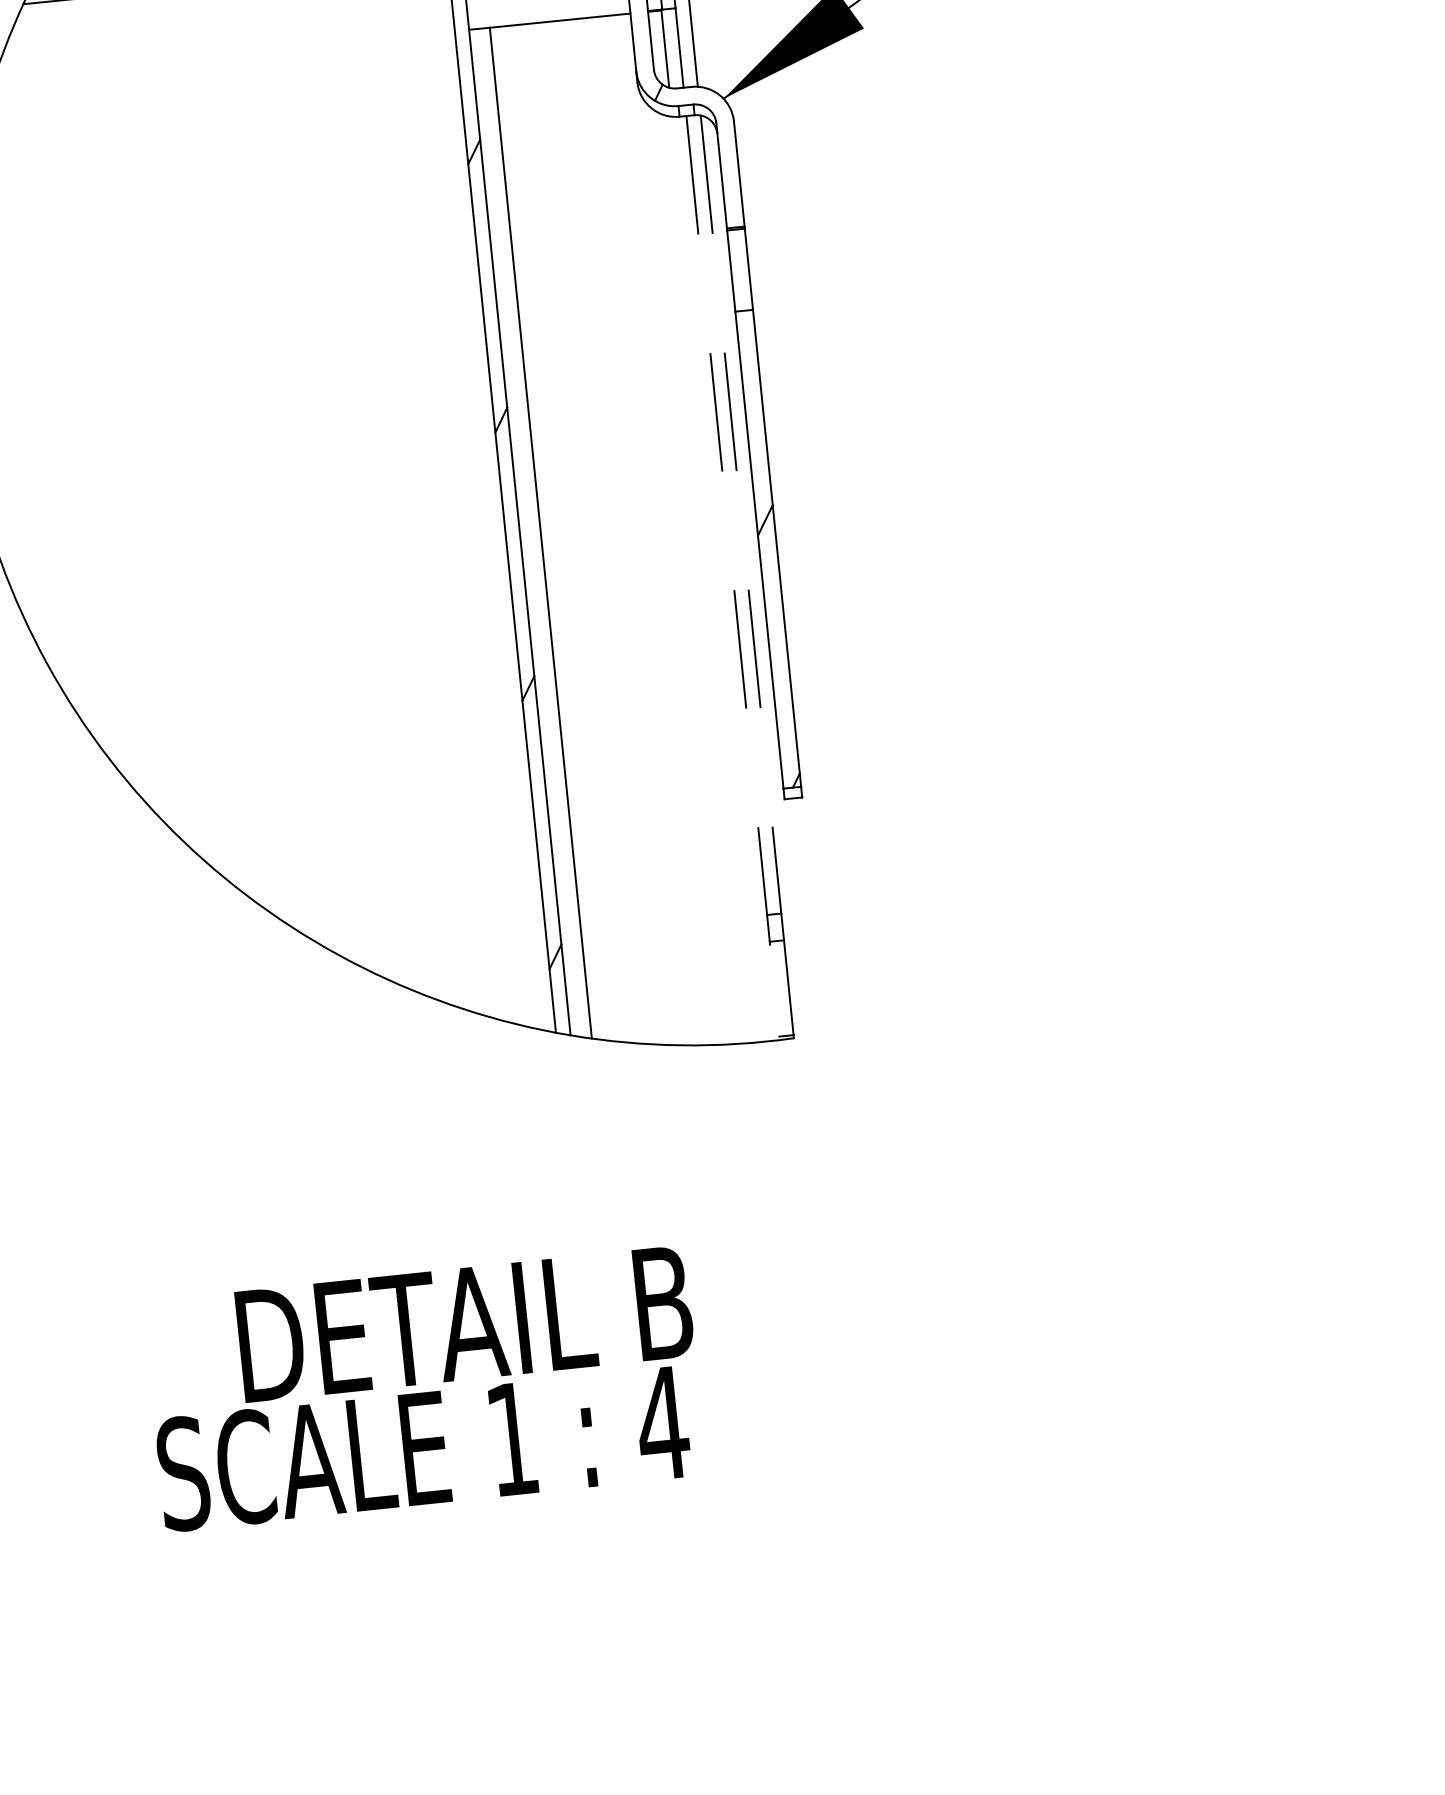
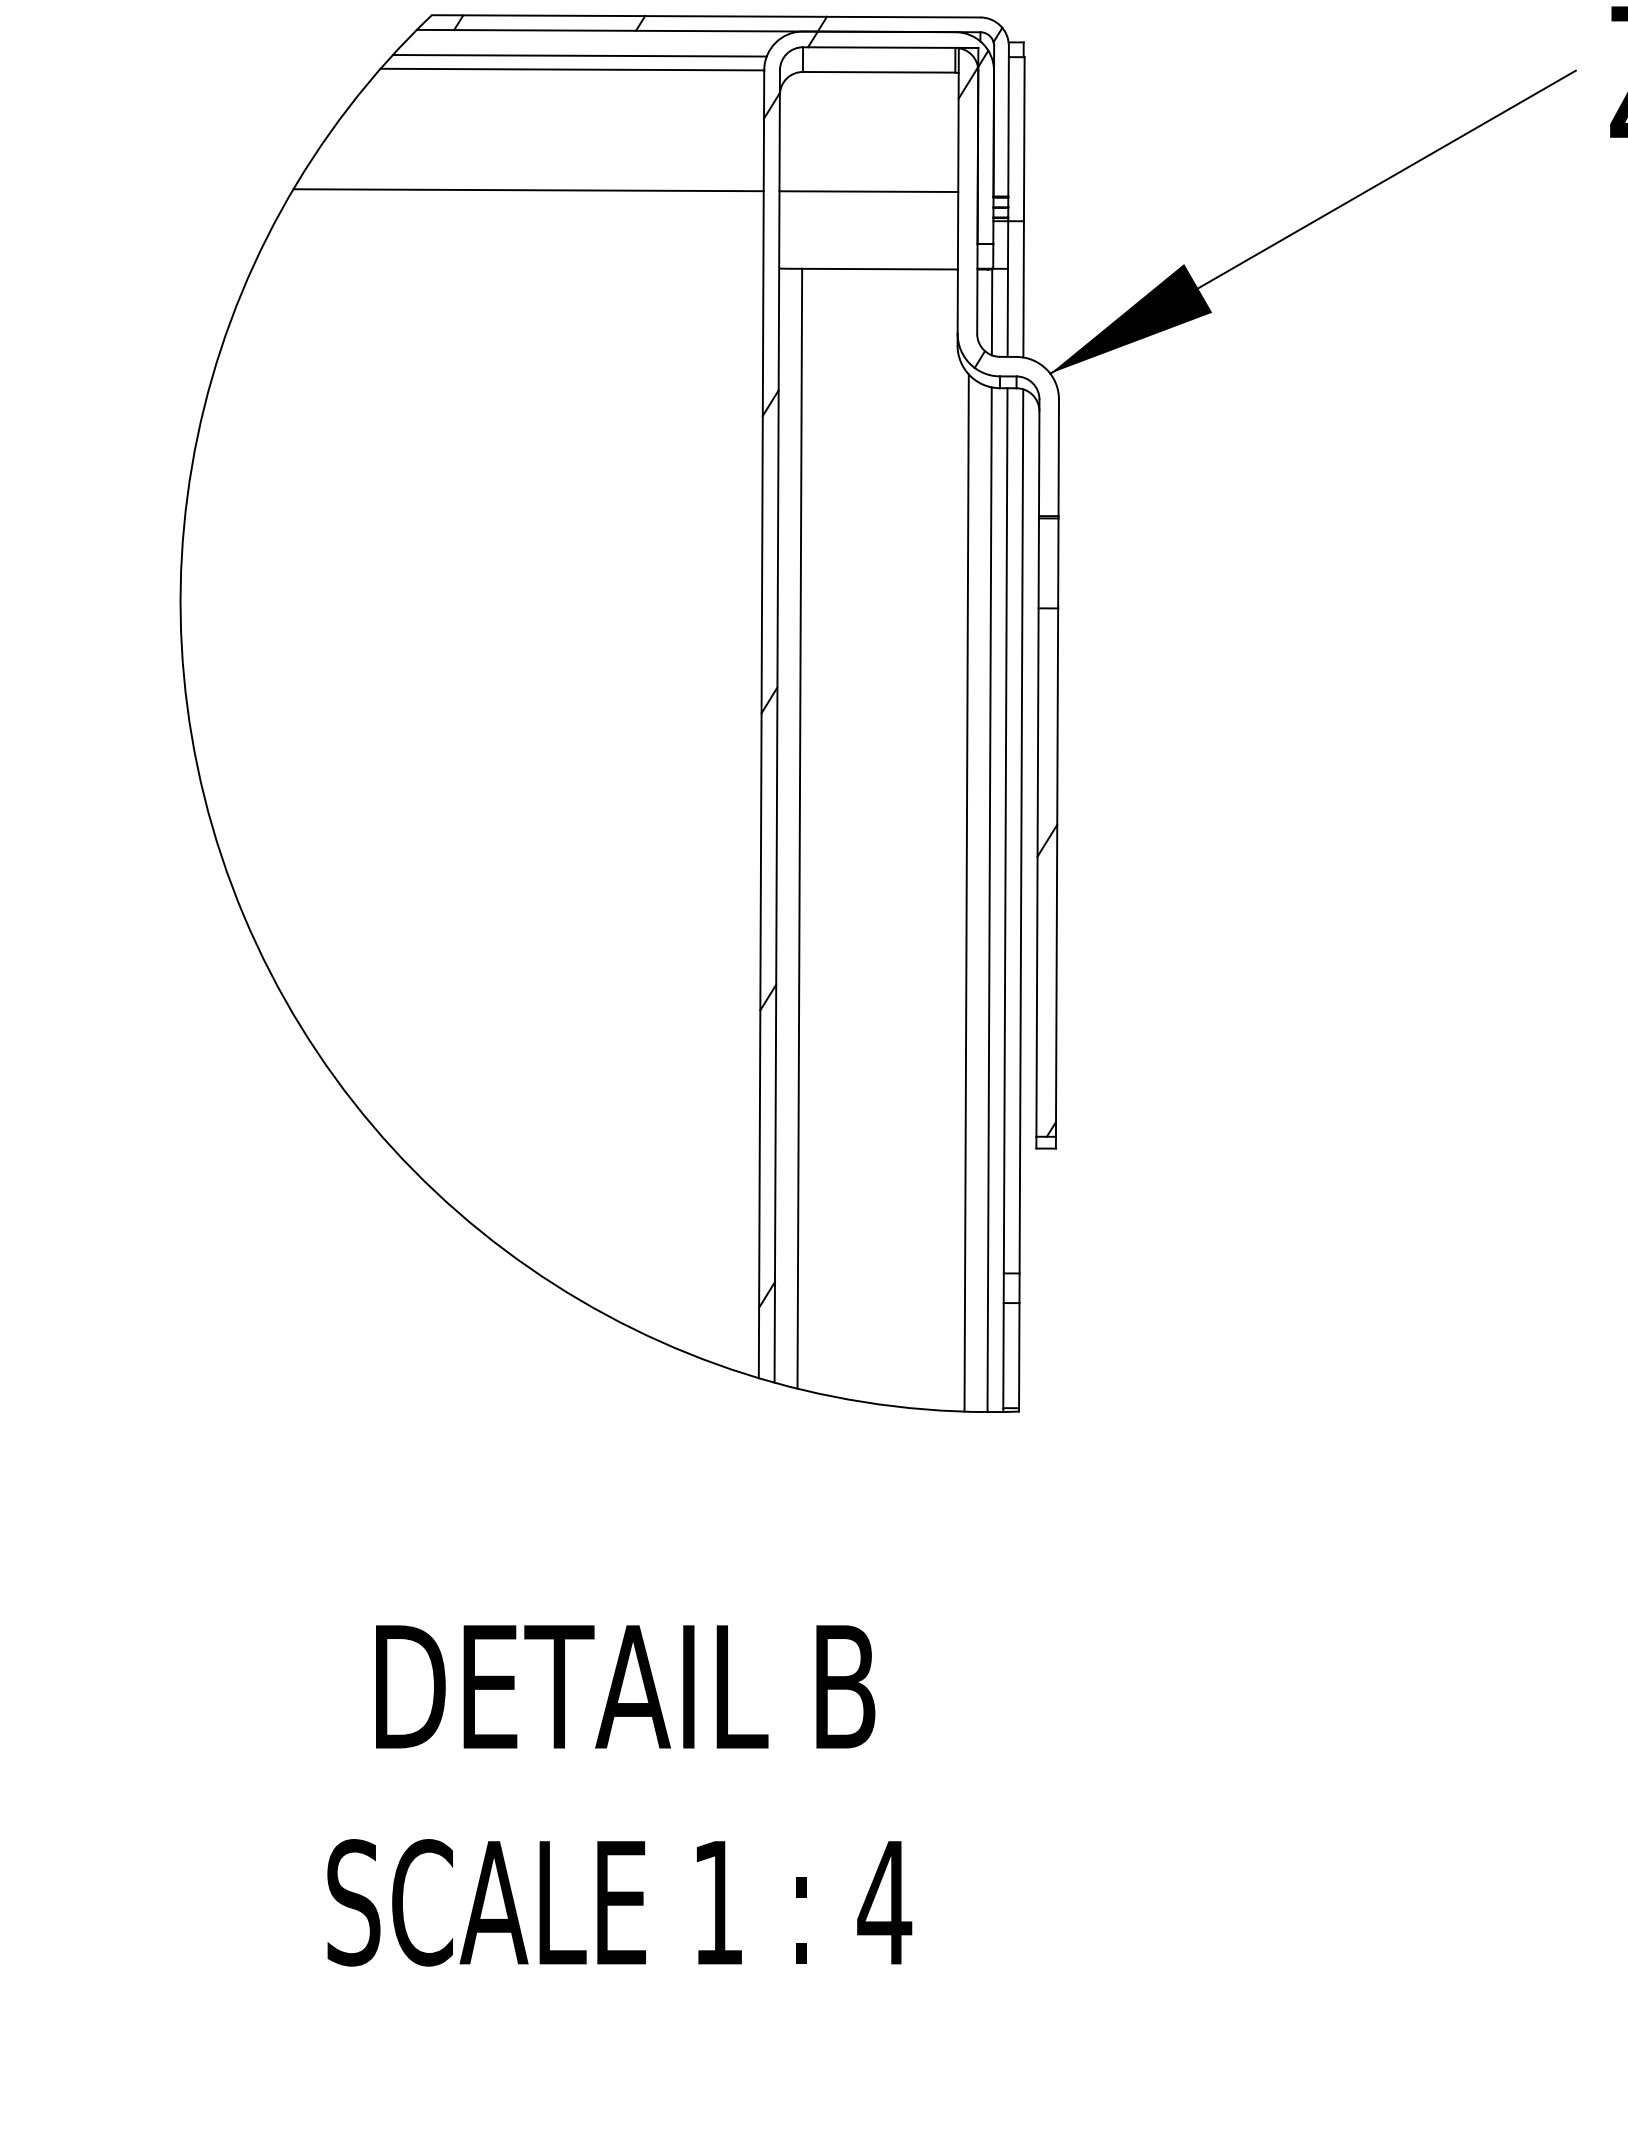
line: (741, 514) -> (1021, 831), dashed -> solid
line: (697, 574) -> (966, 892), added
line: (733, 578) -> (1005, 900), dashed -> solid
line: (718, 579) -> (989, 899), added
text: (423, 1448) -> (619, 1902), moved

